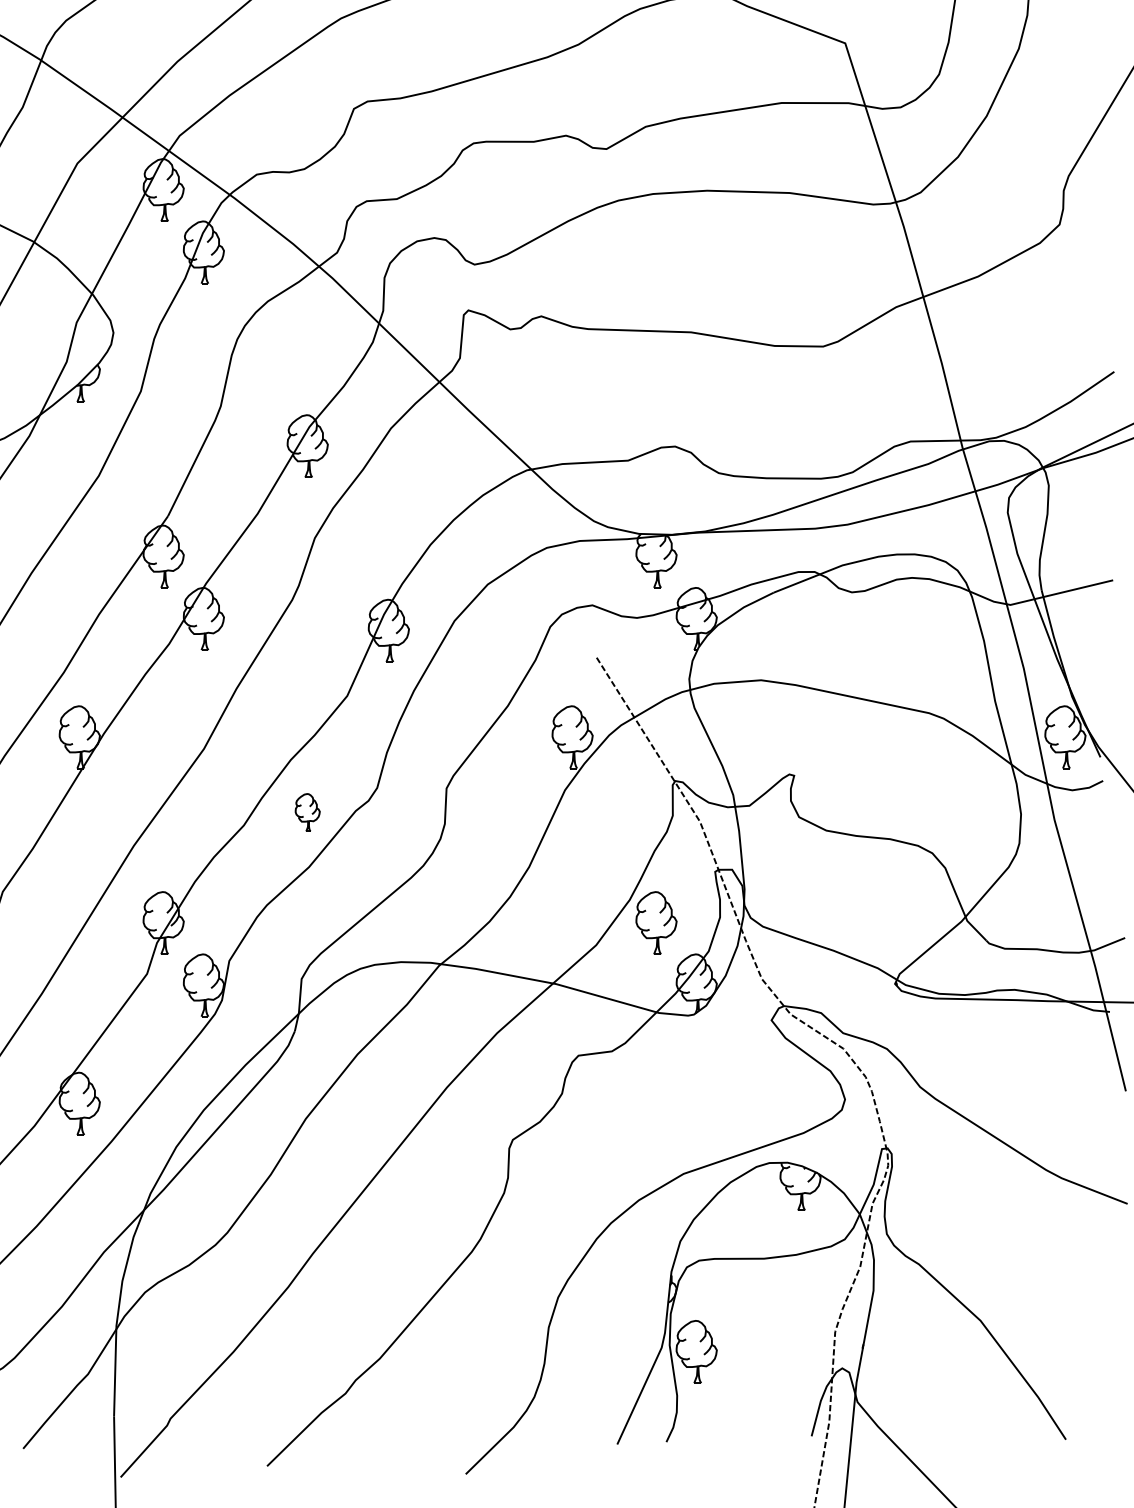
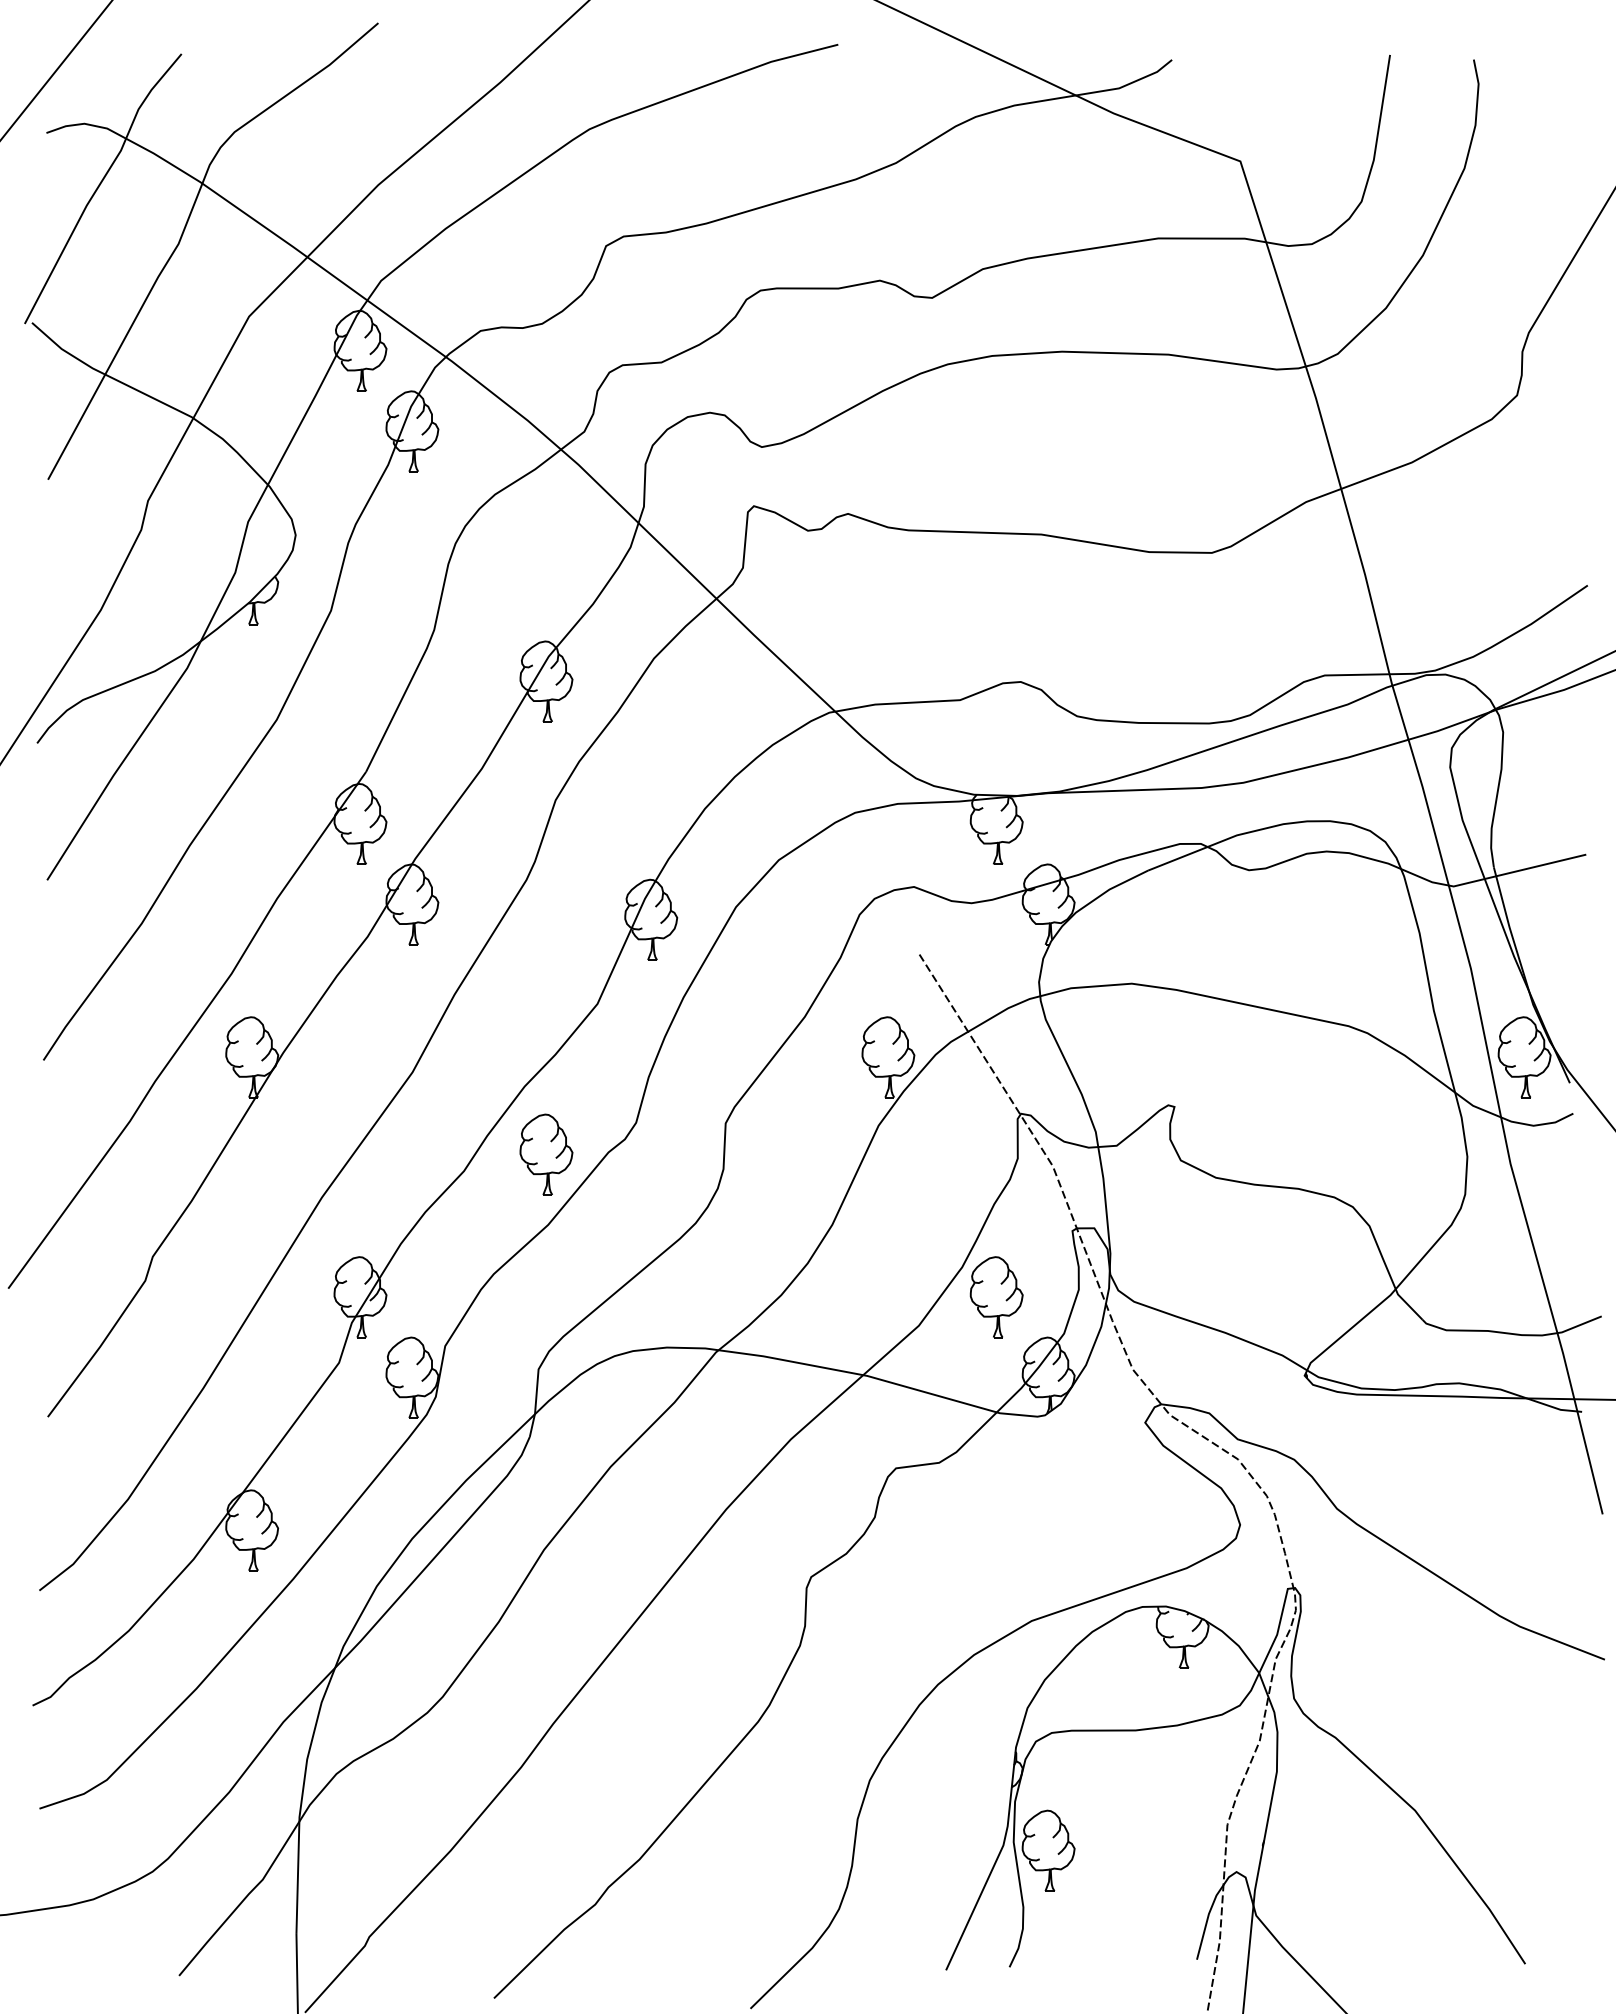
part: (307, 812) -> (546, 1154), size x1.67

